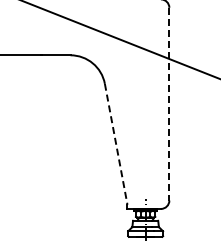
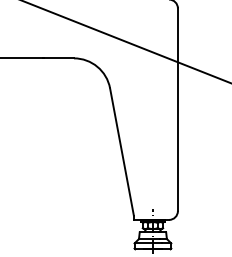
line: (169, 104) -> (178, 110), dashed -> solid
line: (116, 144) -> (122, 152), dashed -> solid

